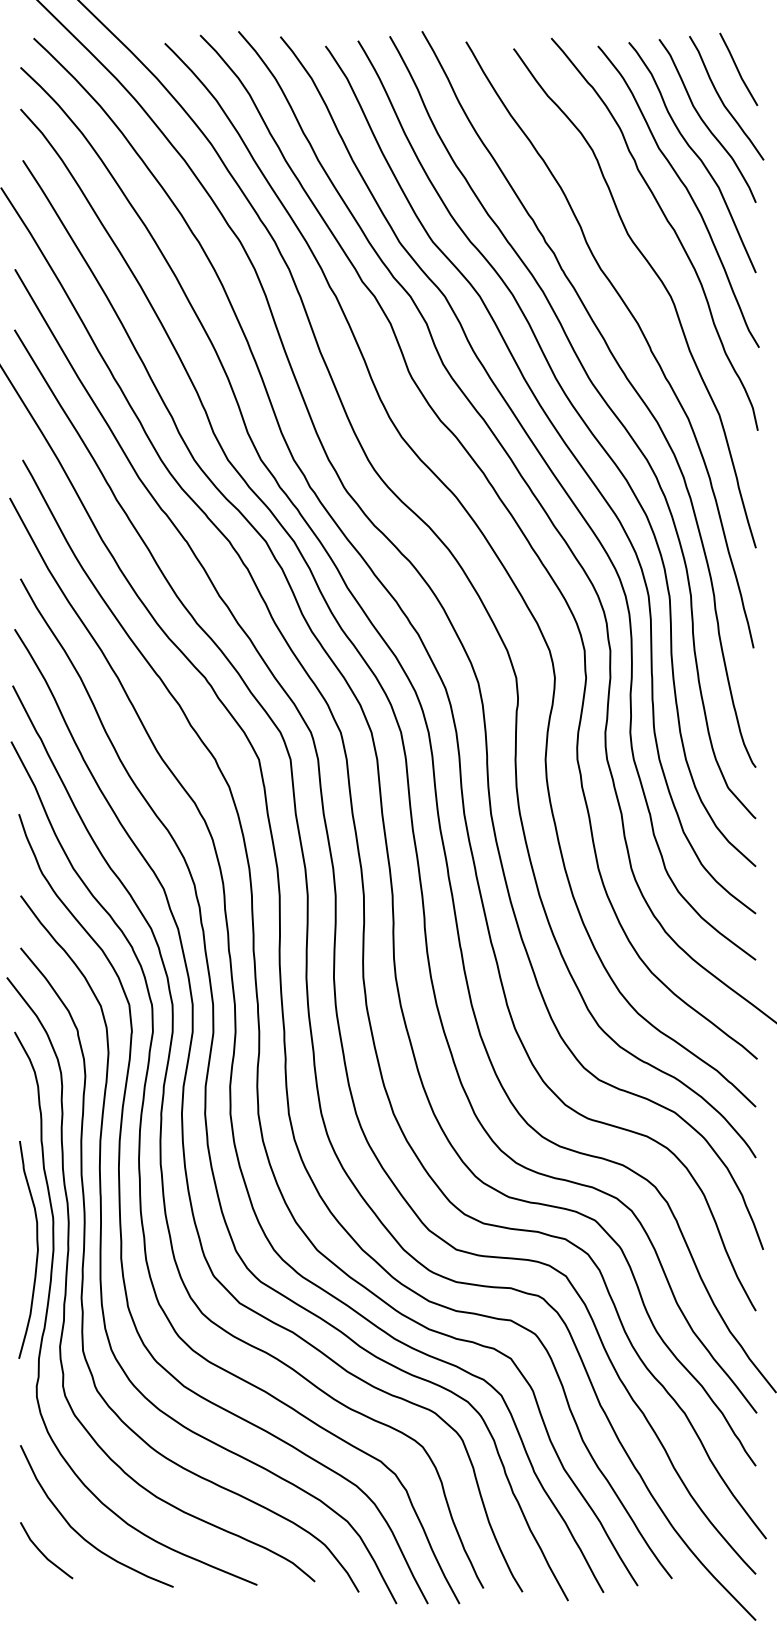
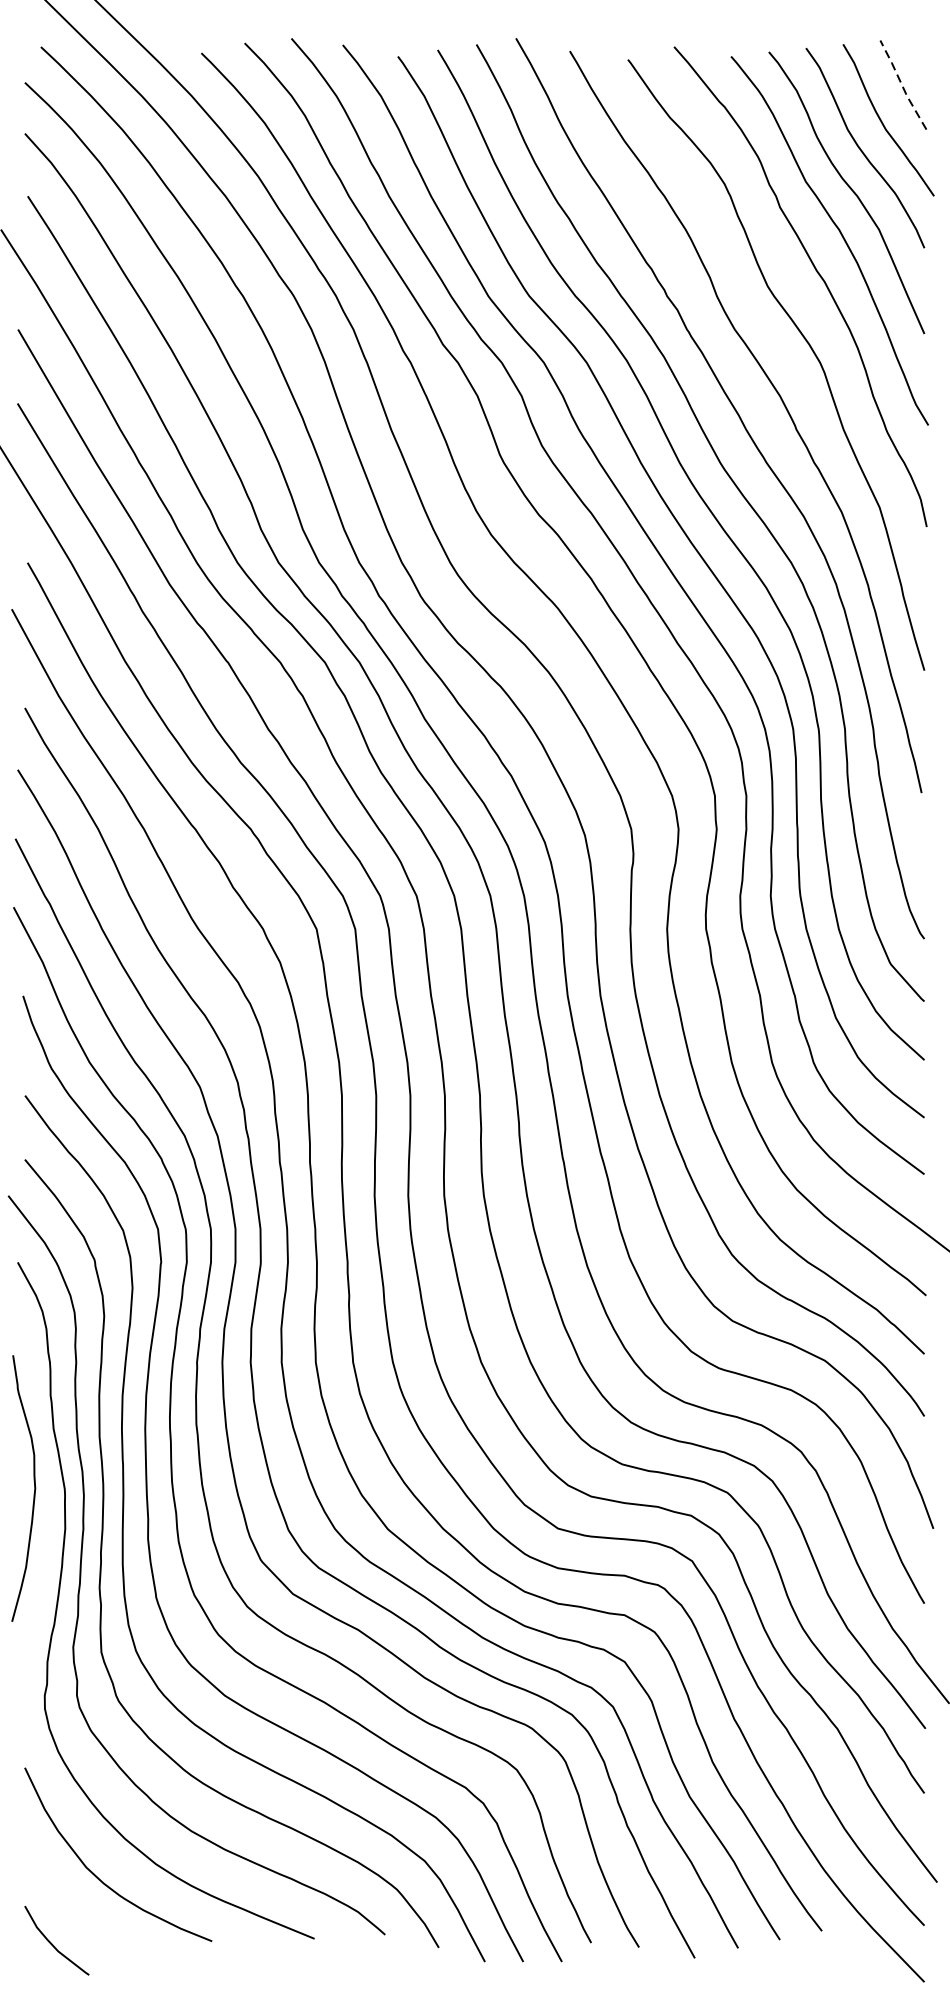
line: (737, 69) -> (901, 85), solid -> dashed
curve: (36, 1247) -> (33, 1485), moved
curve: (43, 1553) -> (53, 1944), moved

